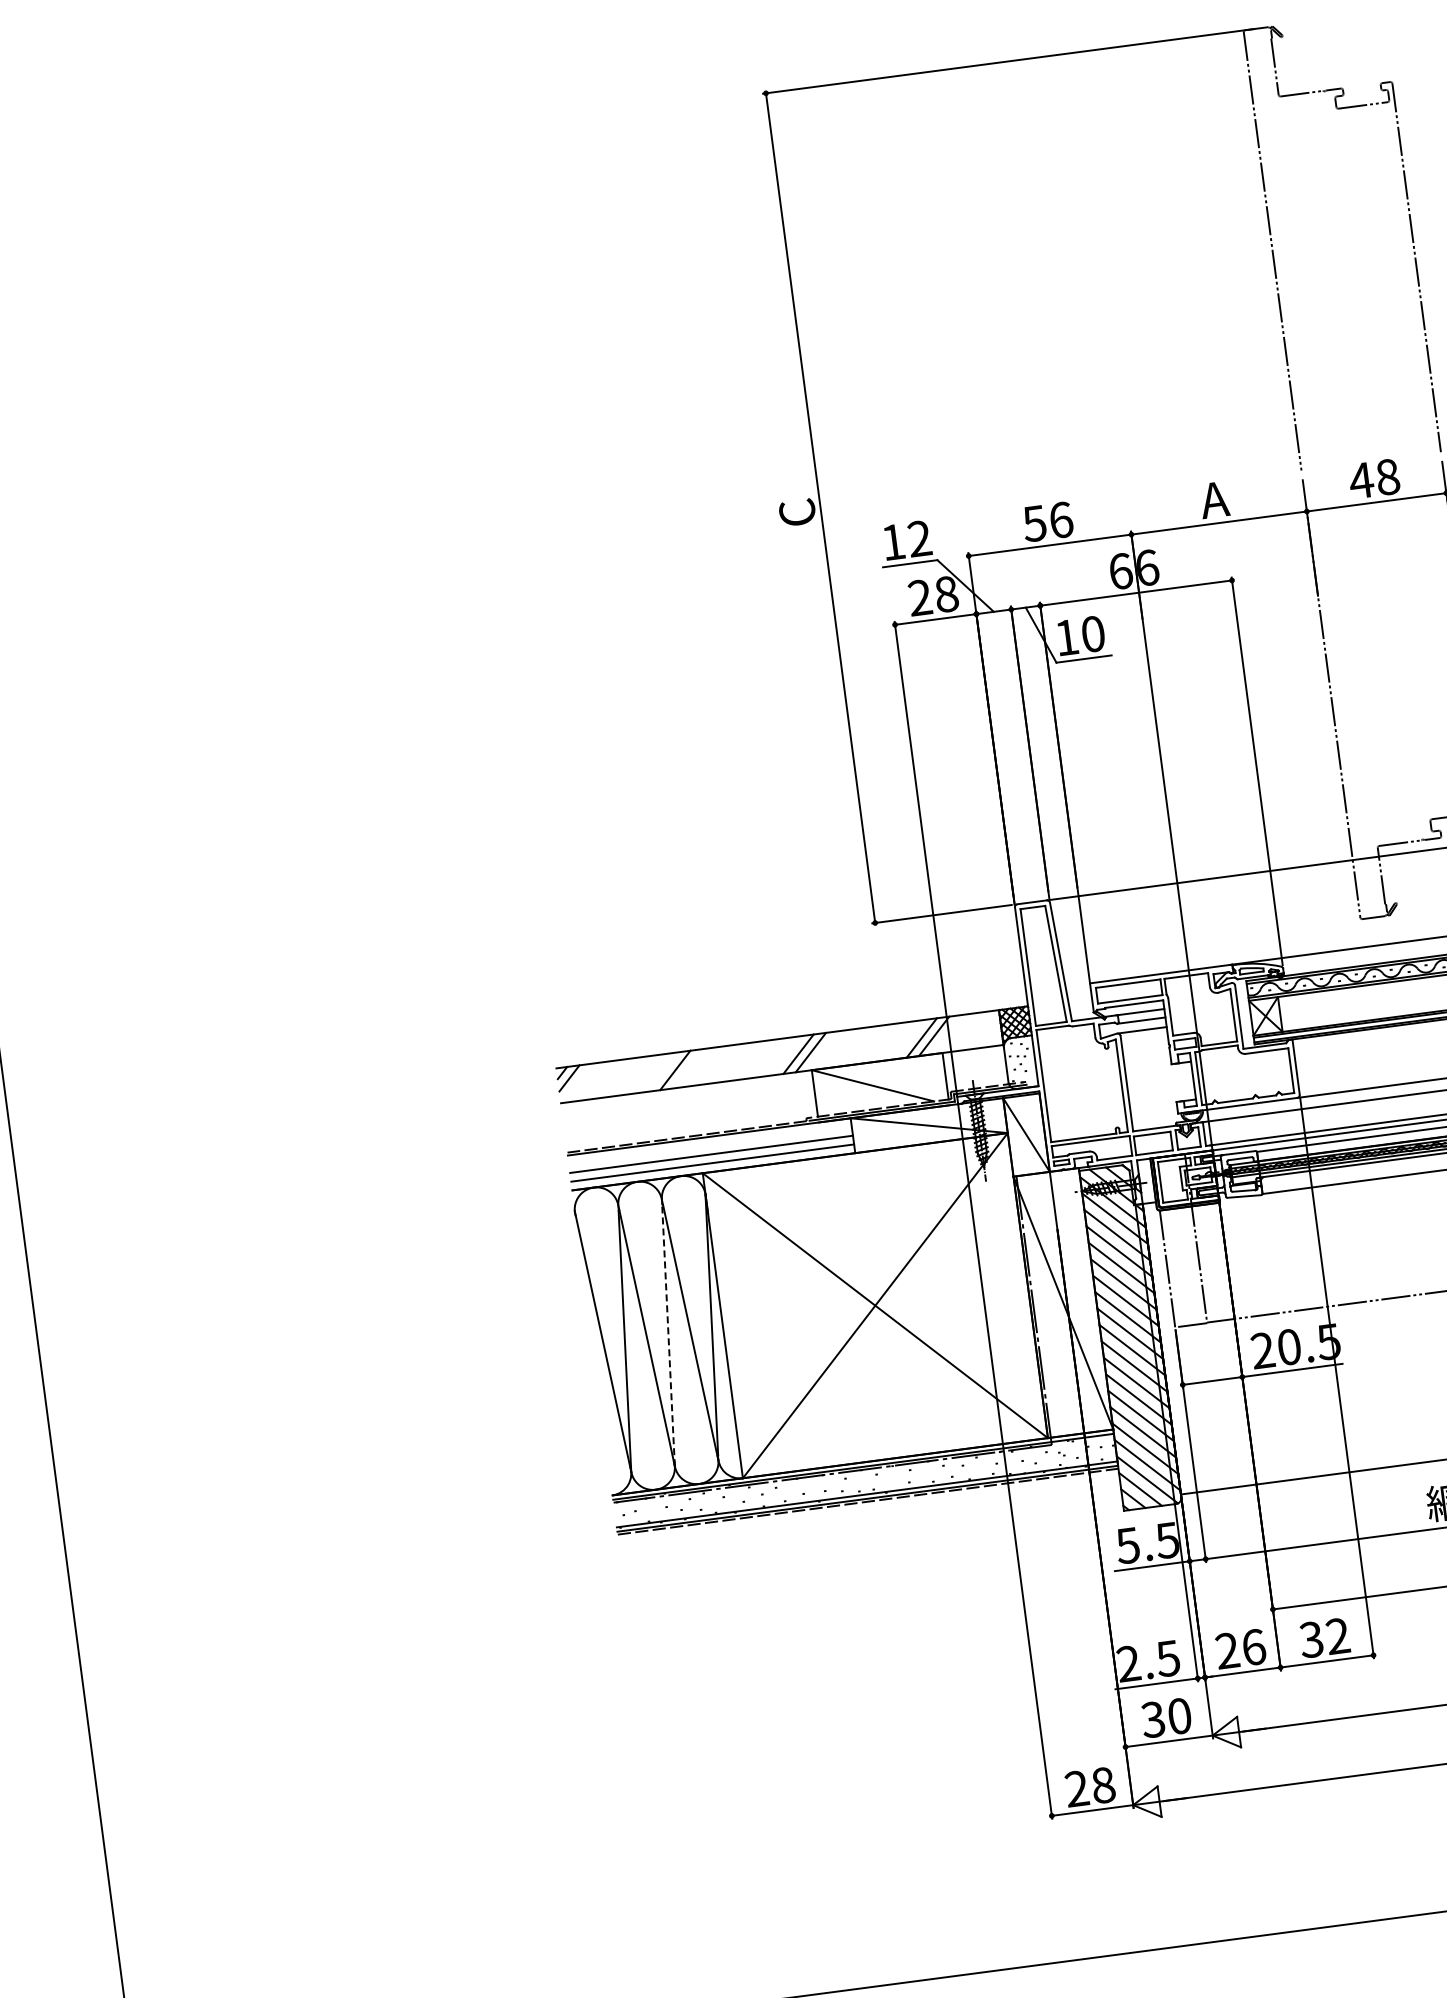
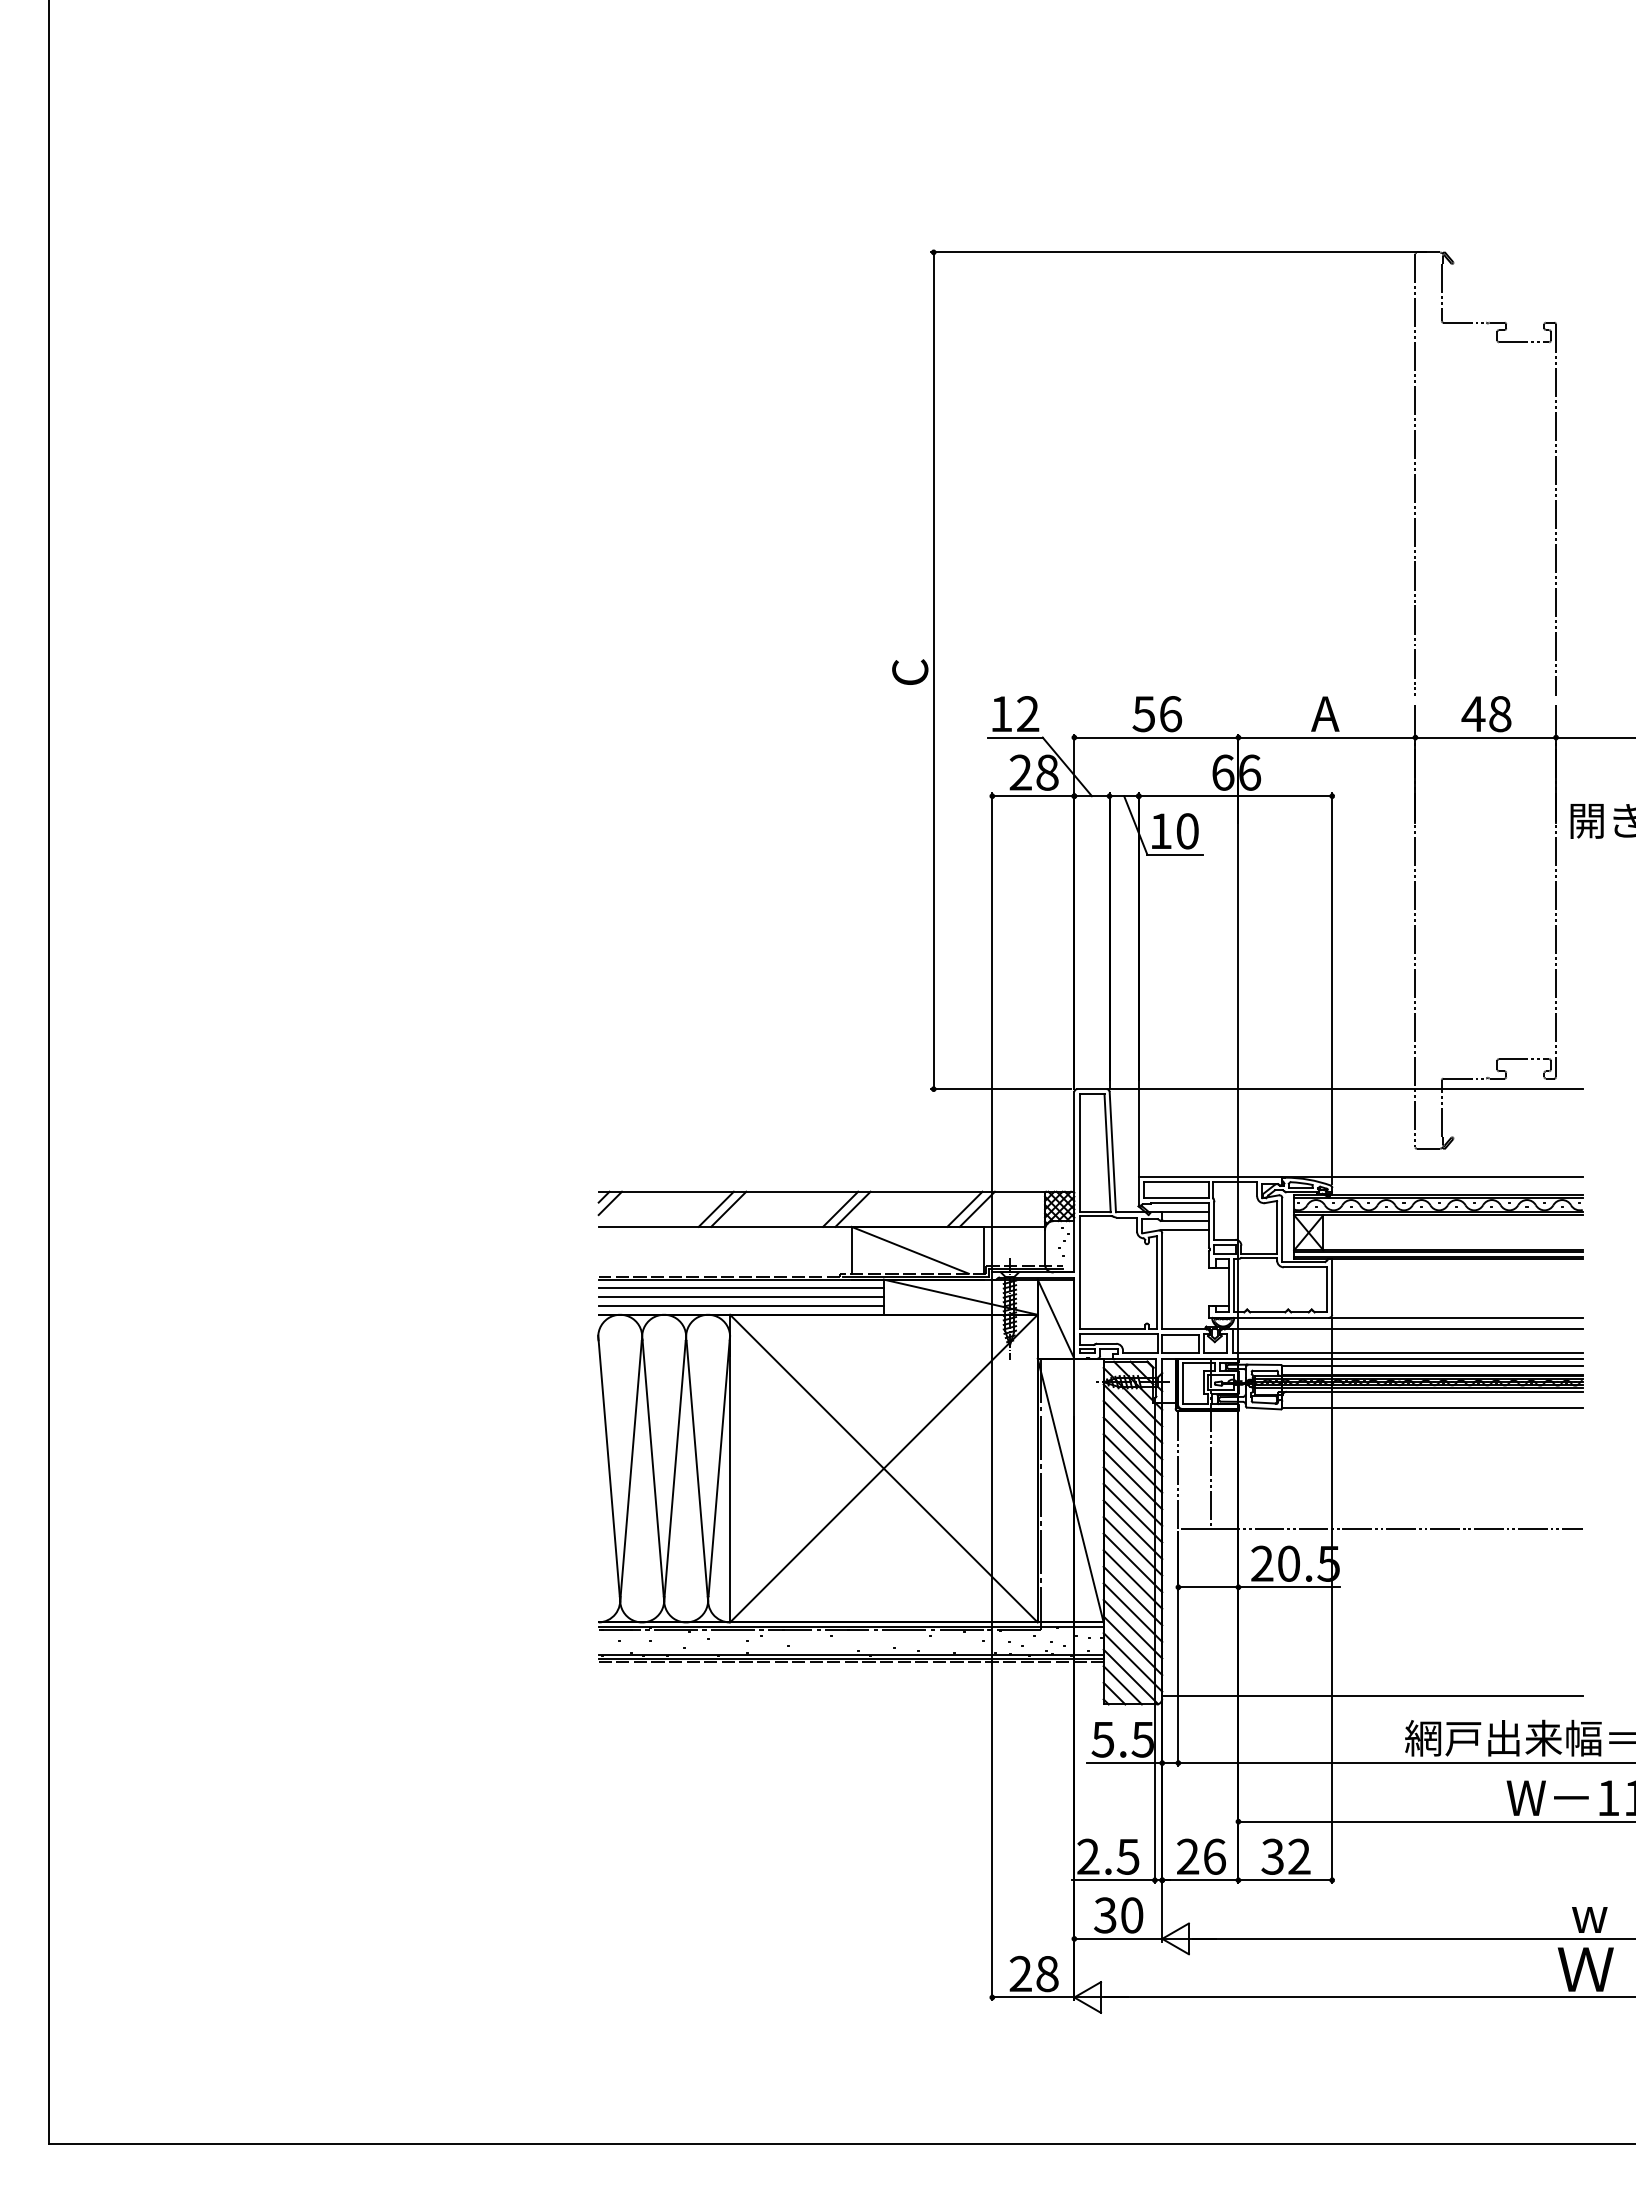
line: (687, 1068) -> (728, 1208), added
line: (709, 1145) -> (740, 1288), added
line: (668, 1335) -> (674, 1471), dashed -> solid

